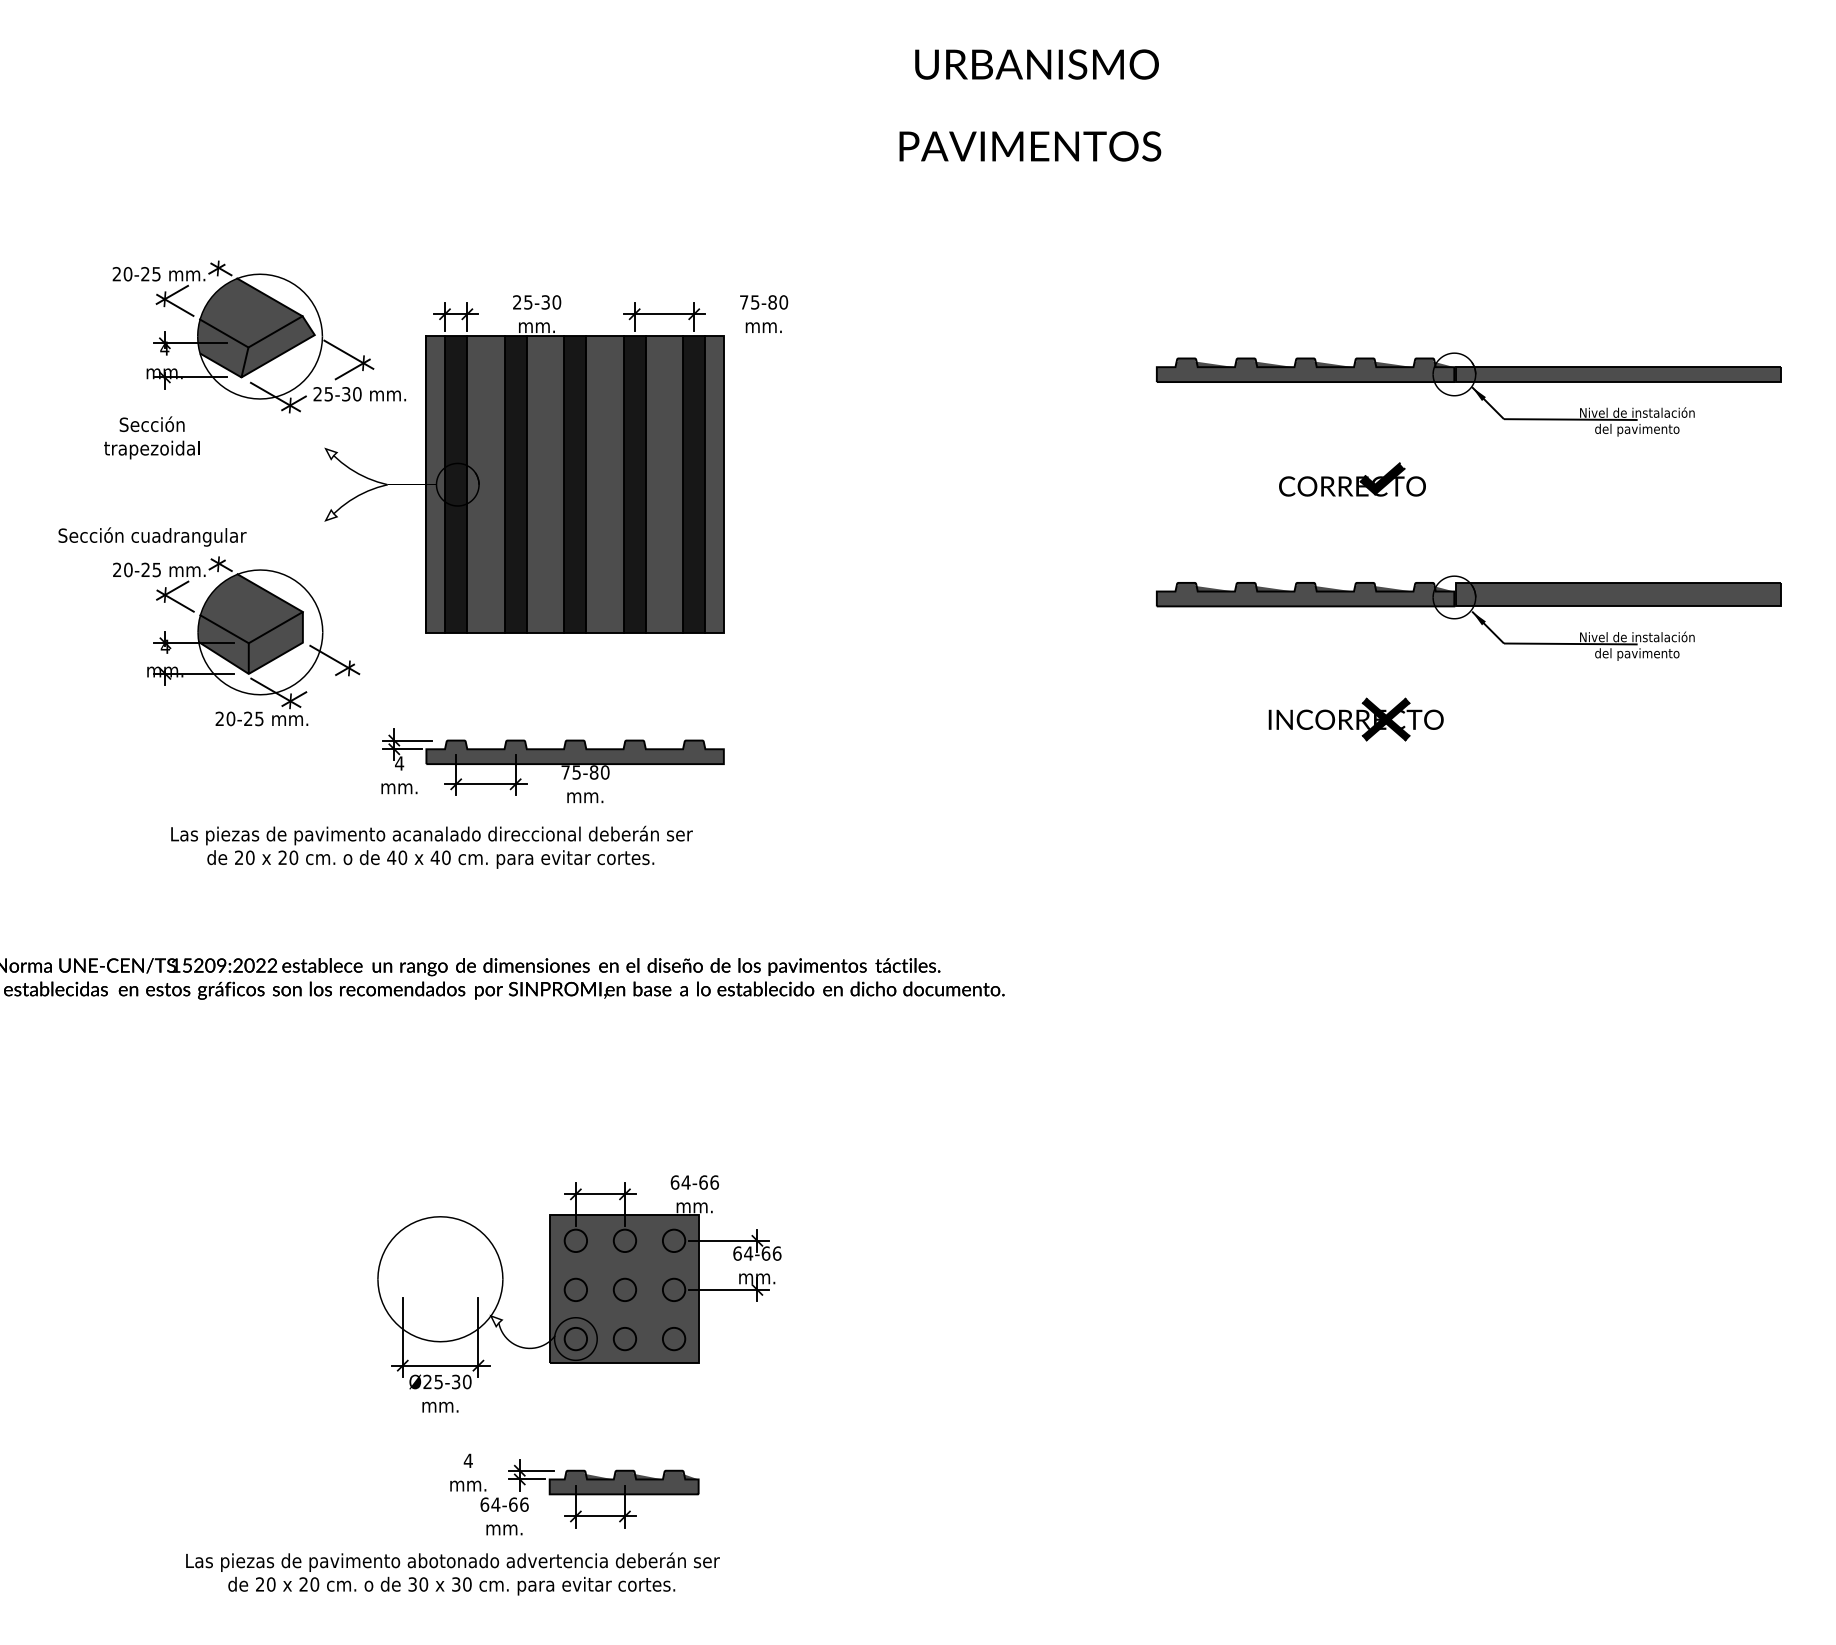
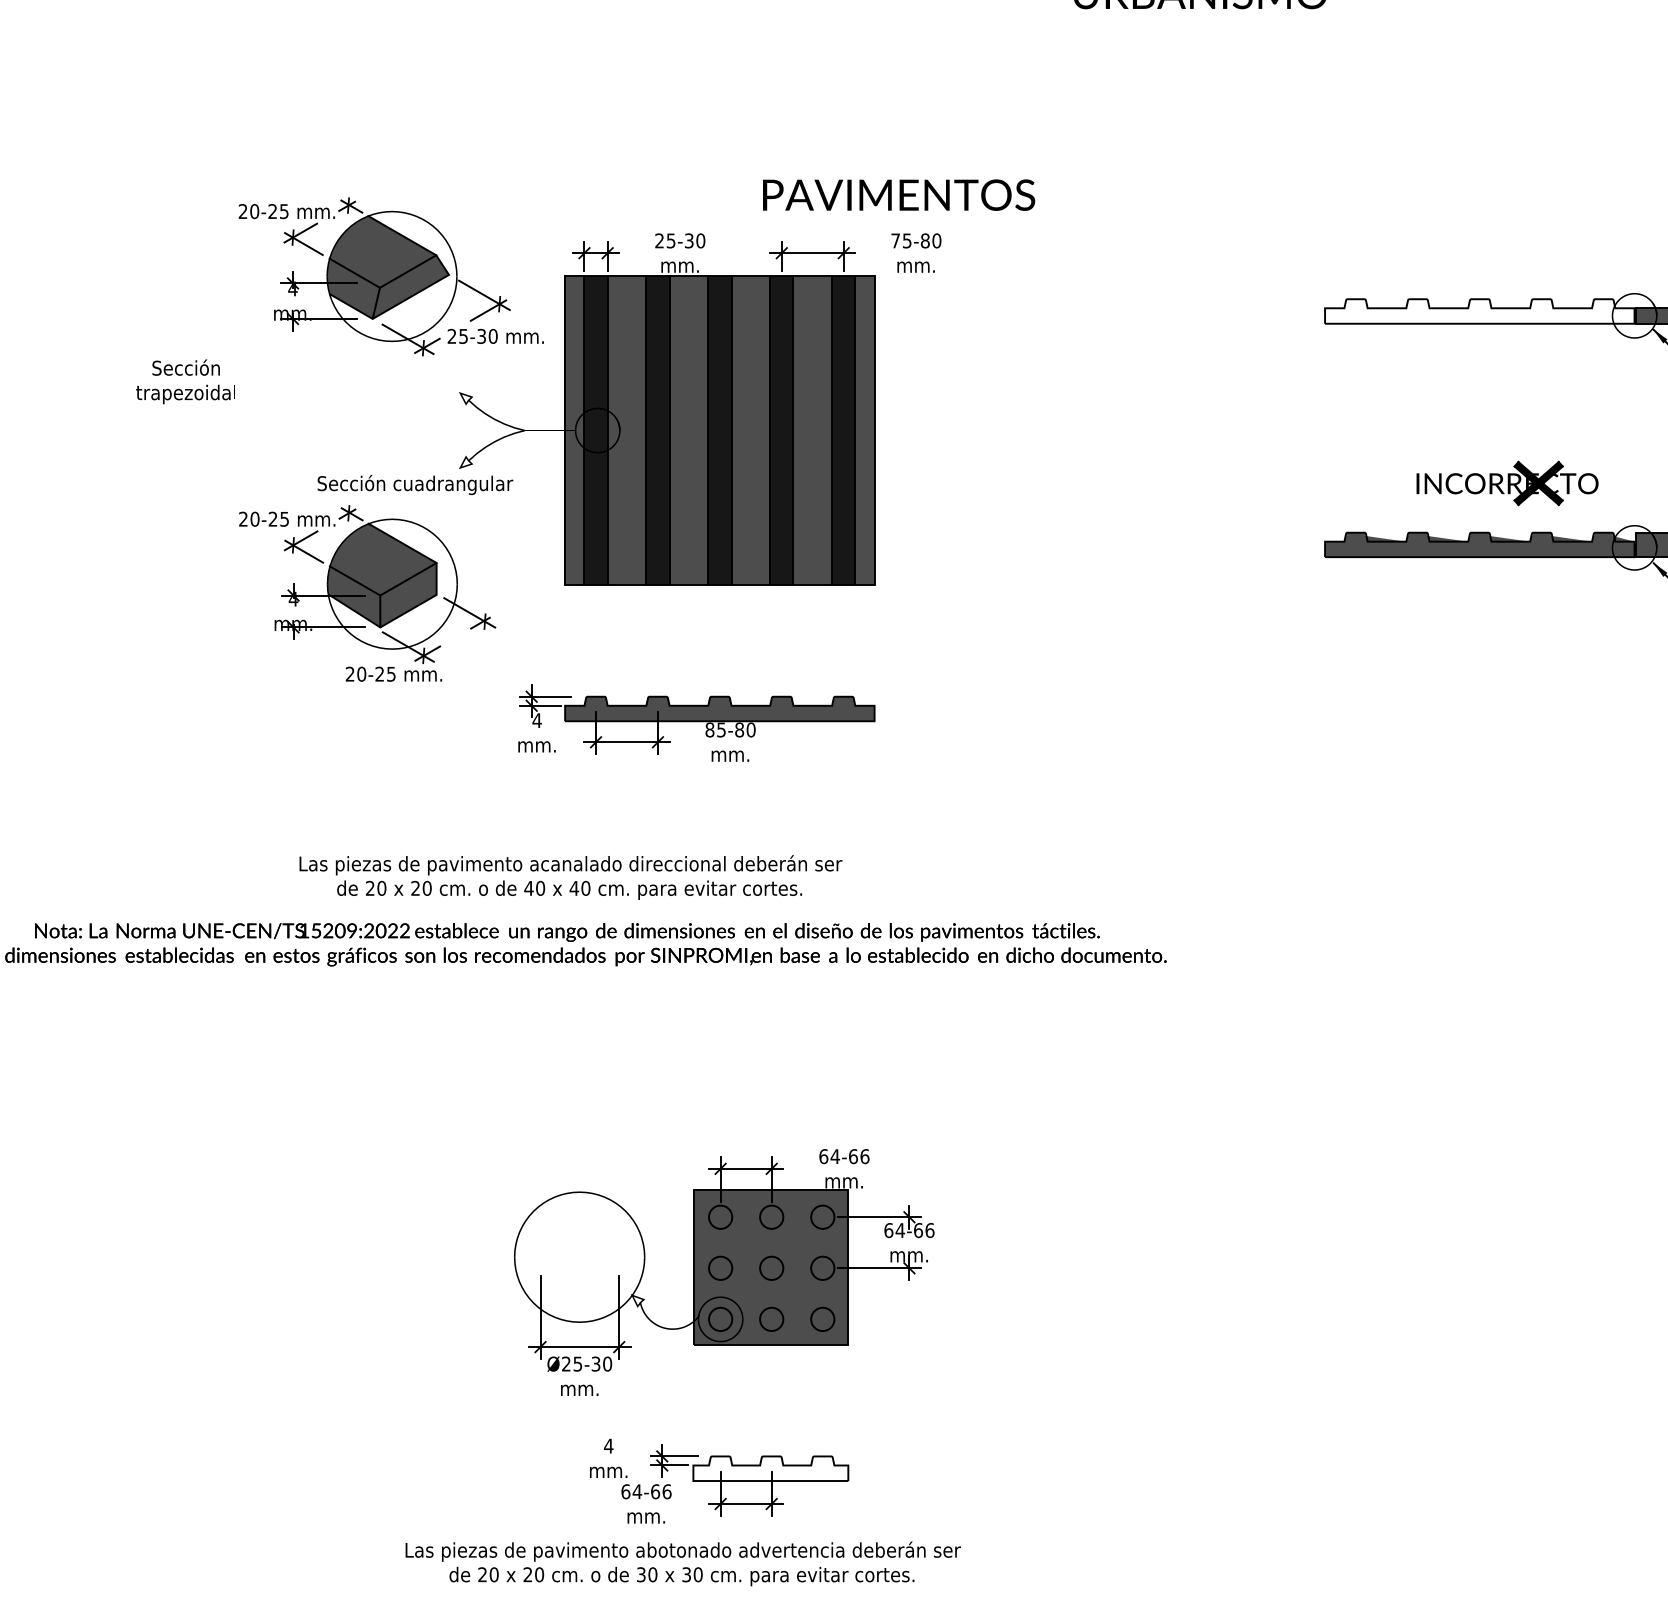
text: (1030, 146) -> (899, 195), moved
fill: (1305, 370) -> (1479, 311), removed
text: (151, 437) -> (185, 381), moved
part: (1352, 479) -> (1528, 425), removed
text: (152, 536) -> (415, 484), moved
part: (1355, 719) -> (1506, 483), moved
text: (565, 772) -> (709, 729), 75-80 -> 85-80
text: (431, 846) -> (570, 876), moved
fill: (623, 1482) -> (770, 1468), removed
text: (452, 1573) -> (682, 1563), moved

